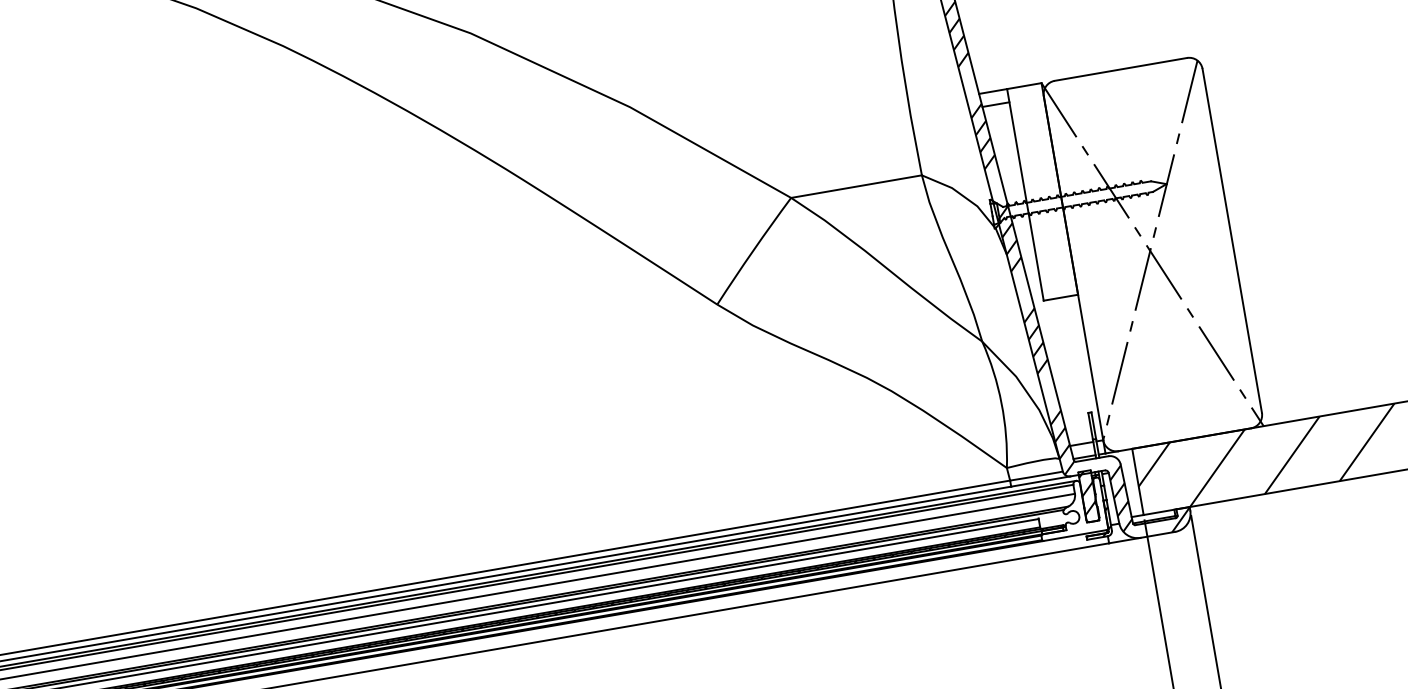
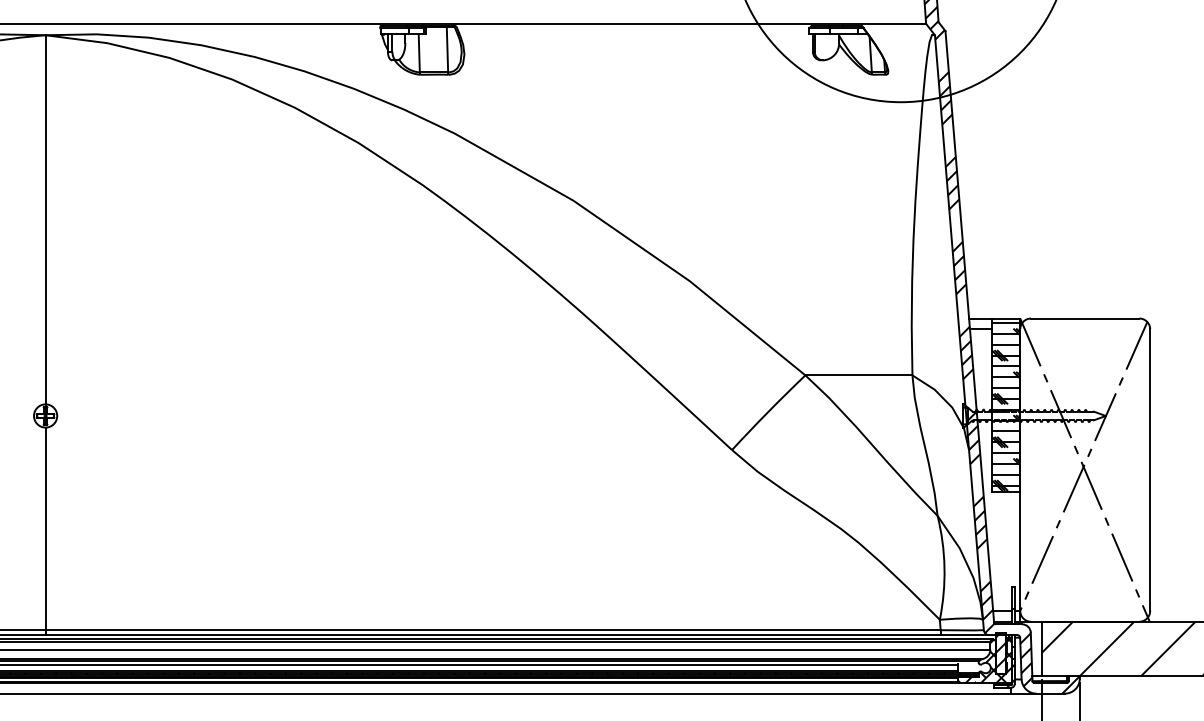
hatch: (1043, 193) -> (1006, 406), added
hatch: (1070, 508) -> (984, 660), added

